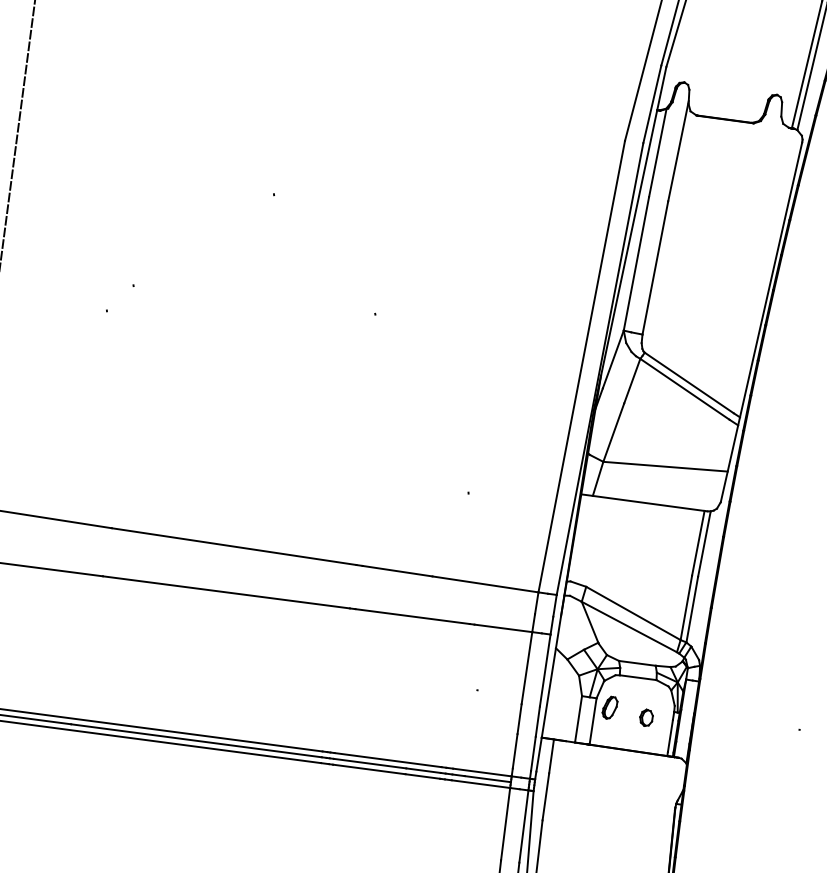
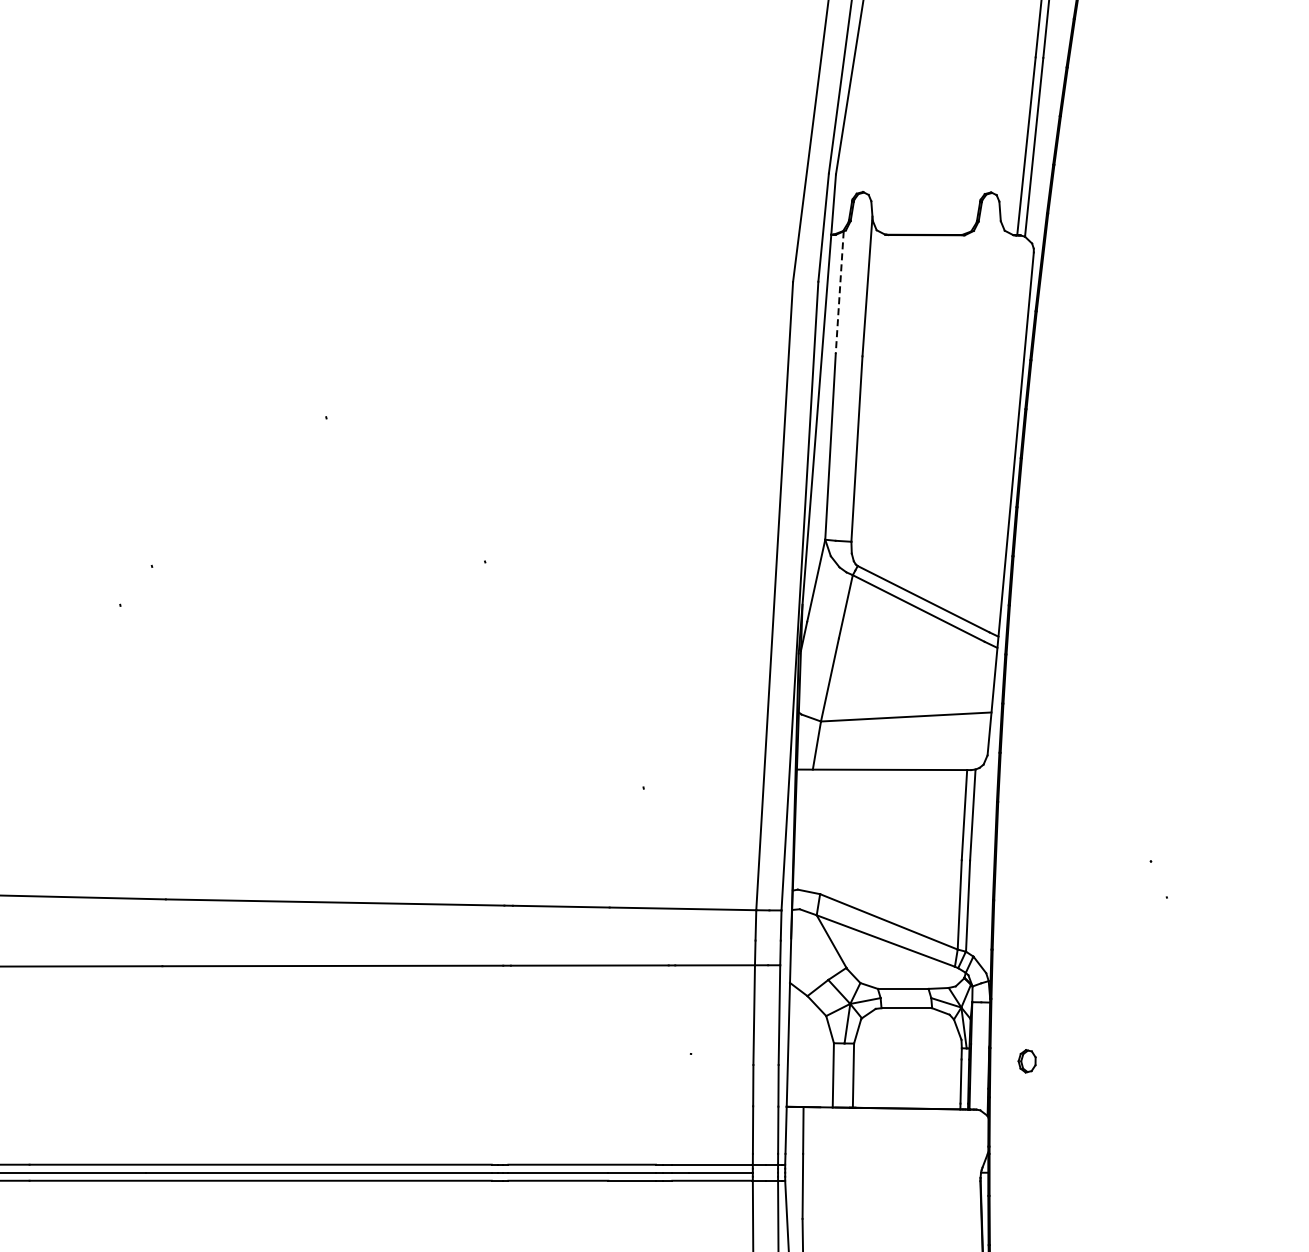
line: (657, 153) -> (839, 293), solid -> dashed
part: (609, 708) -> (873, 1054), removed
part: (645, 717) -> (1026, 1061), moved

